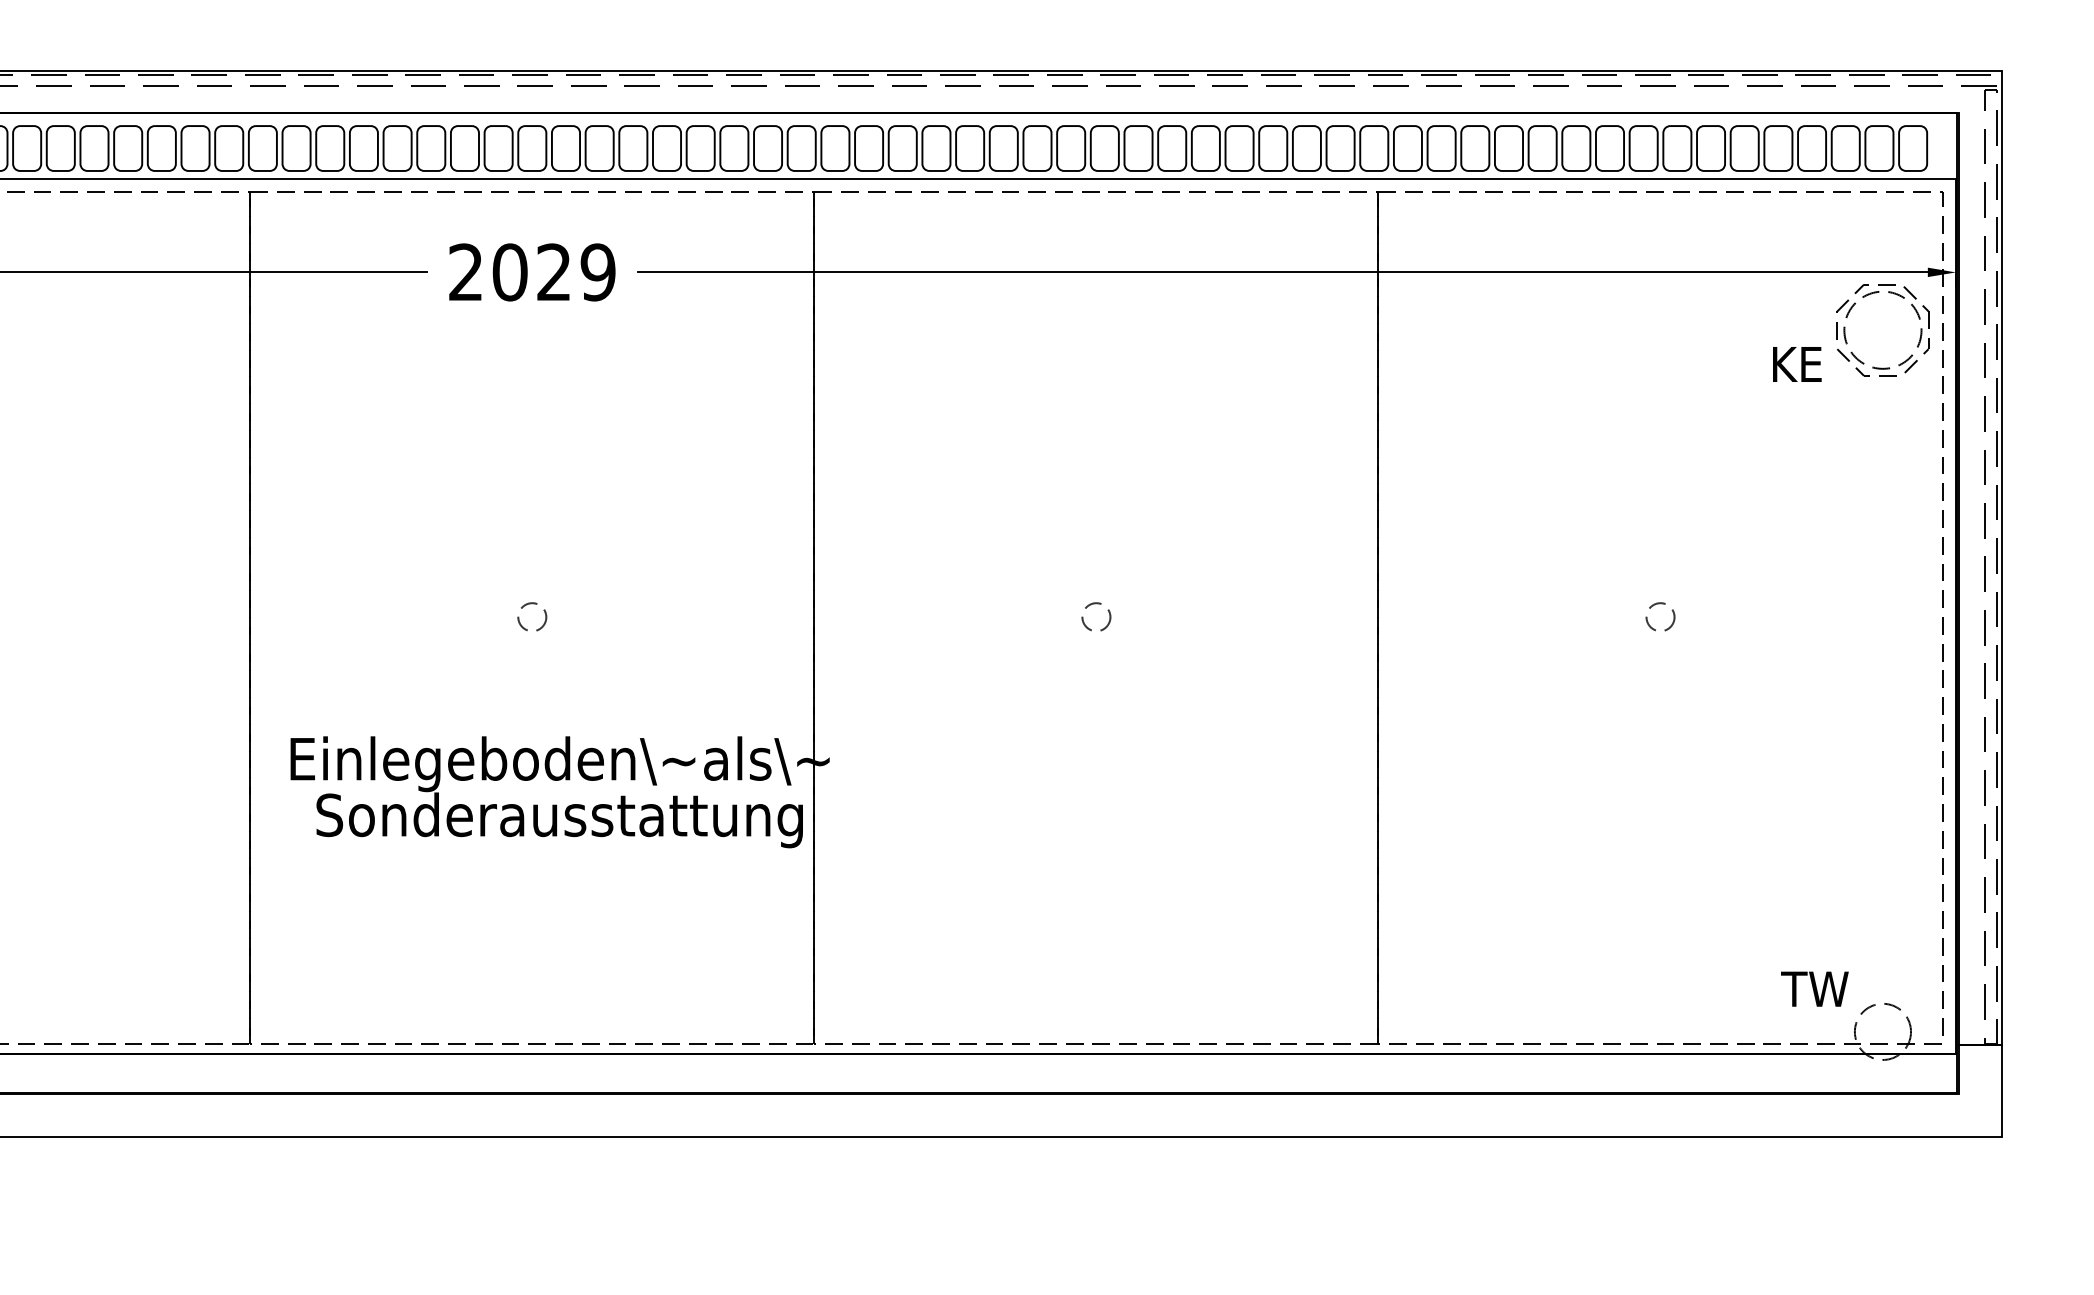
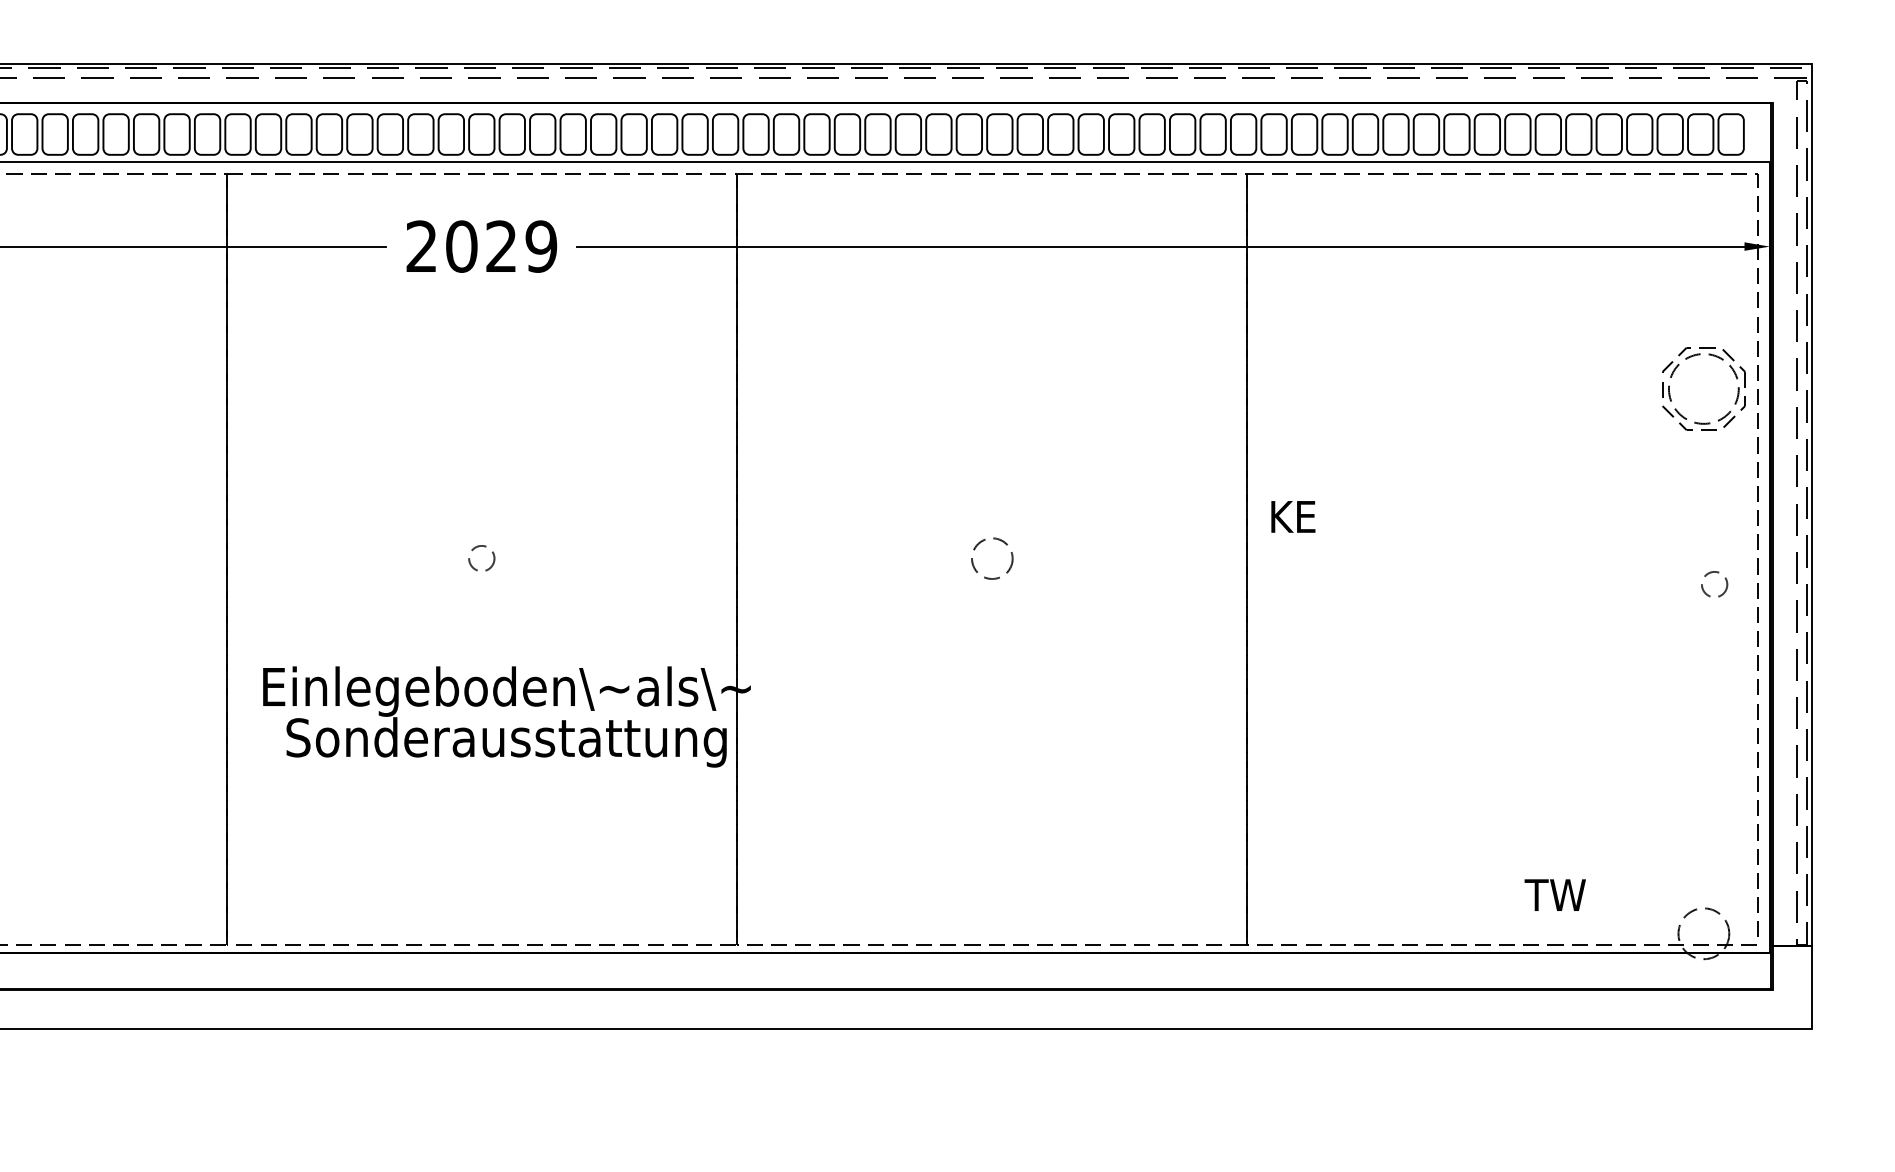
part: (1852, 308) -> (1676, 369), moved
text: (1797, 364) -> (1293, 516), moved
circle: (1095, 617) -> (991, 558), size x1.6
circle: (1660, 617) -> (1714, 584), moved
text: (1814, 988) -> (1554, 894), moved

